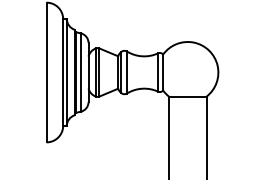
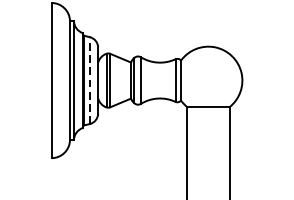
line: (81, 72) -> (90, 80), solid -> dashed

